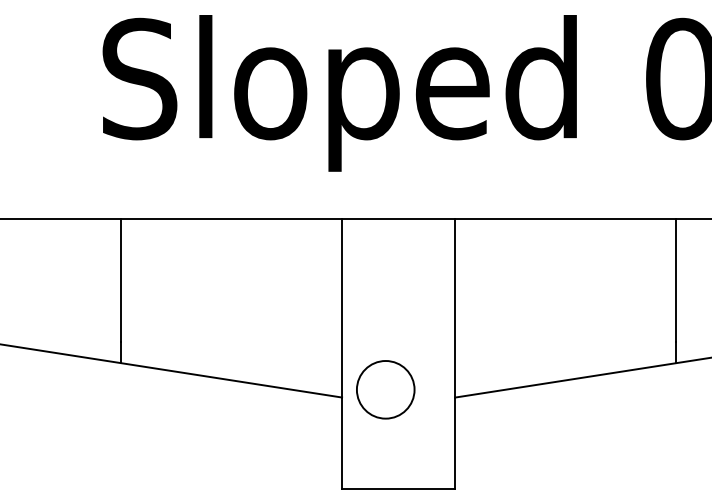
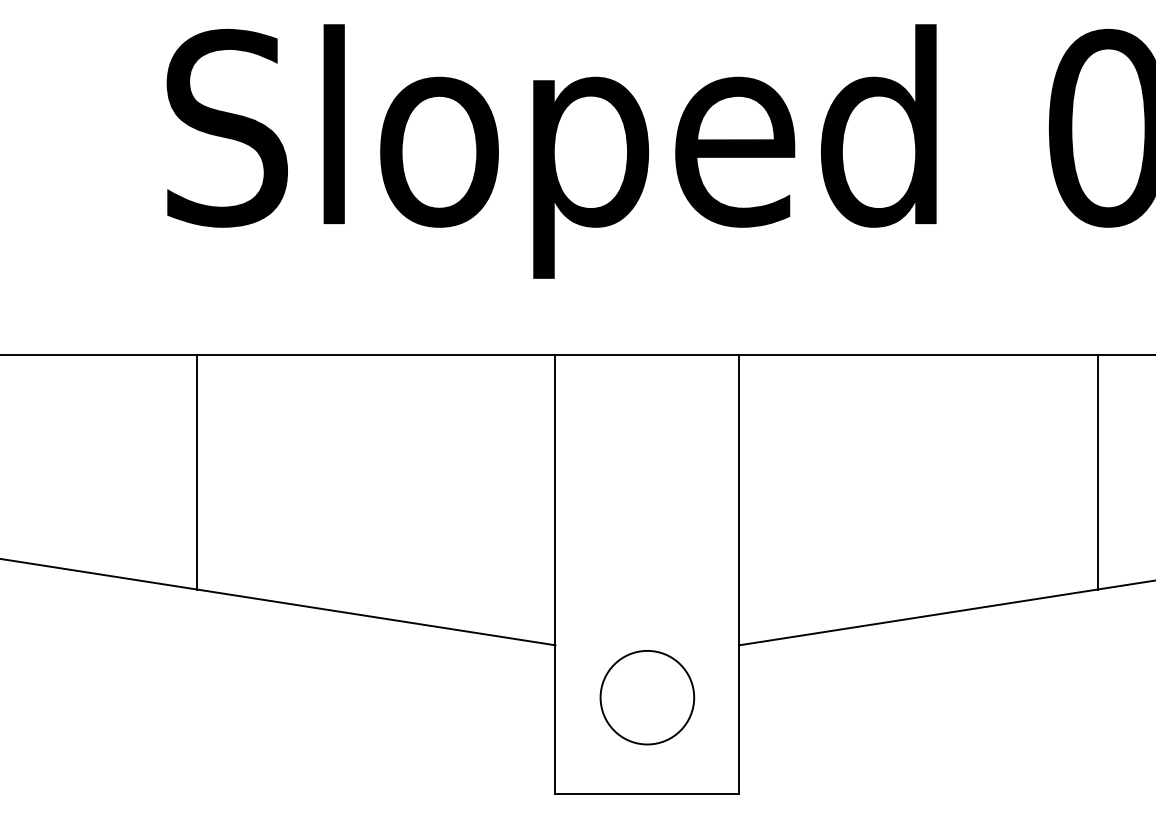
circle: (385, 389) -> (646, 697), moved

